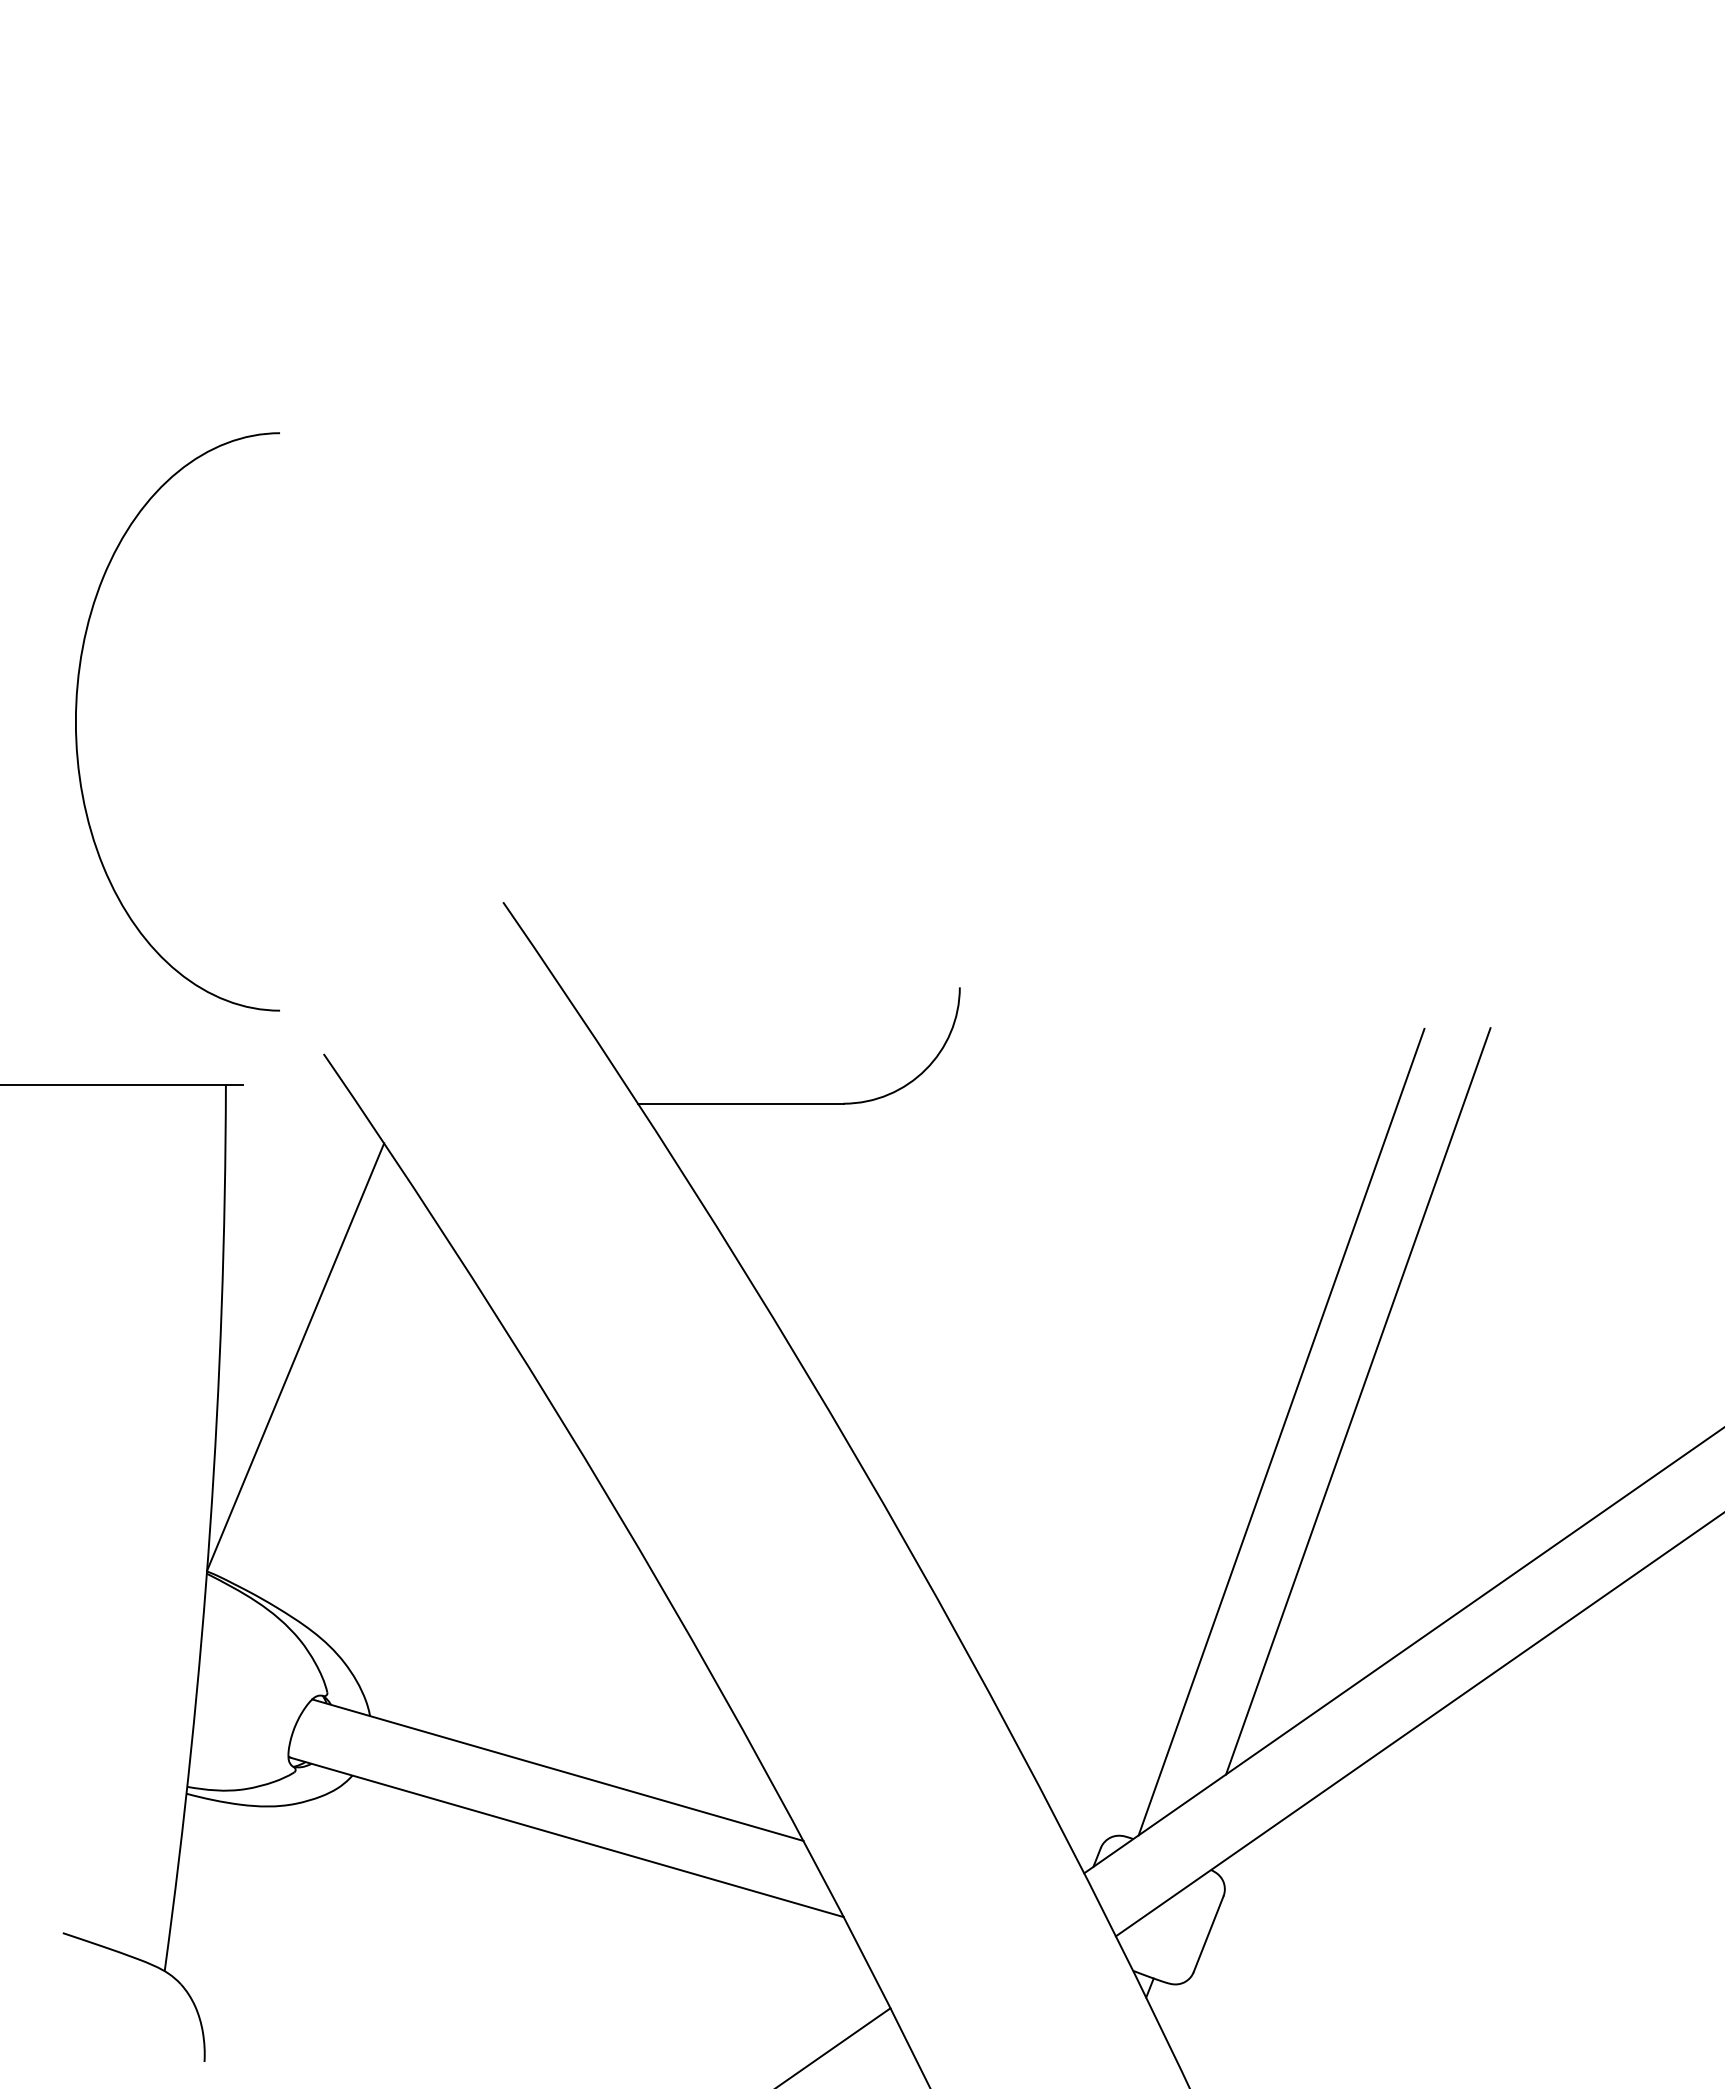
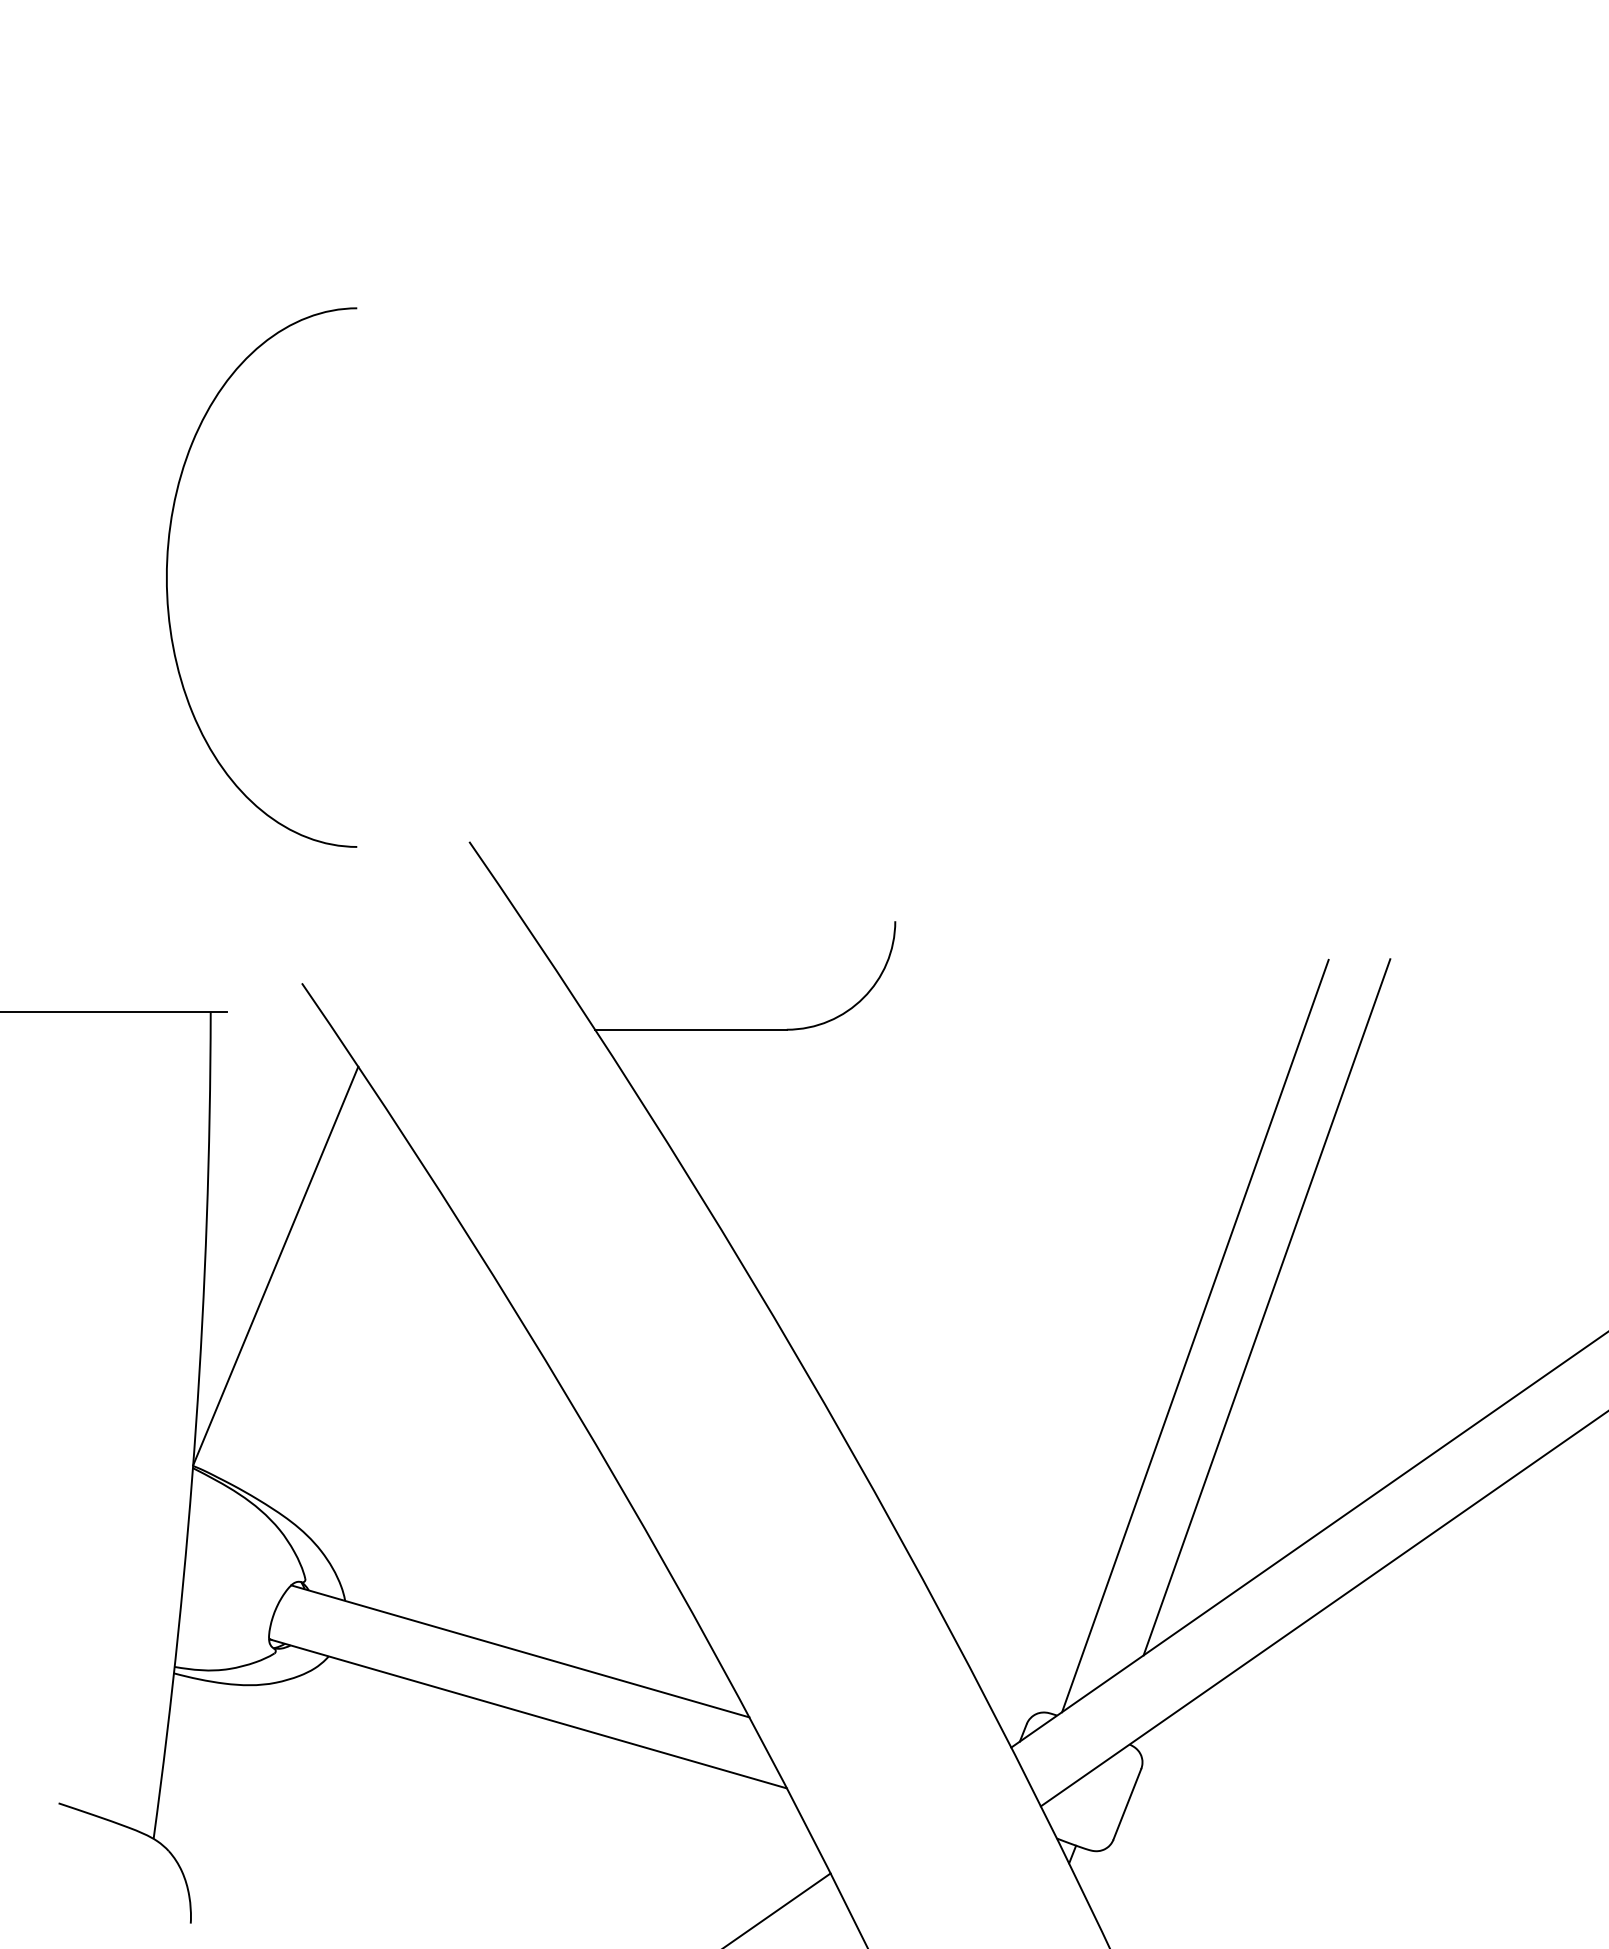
part: (76, 721) -> (167, 577), moved

